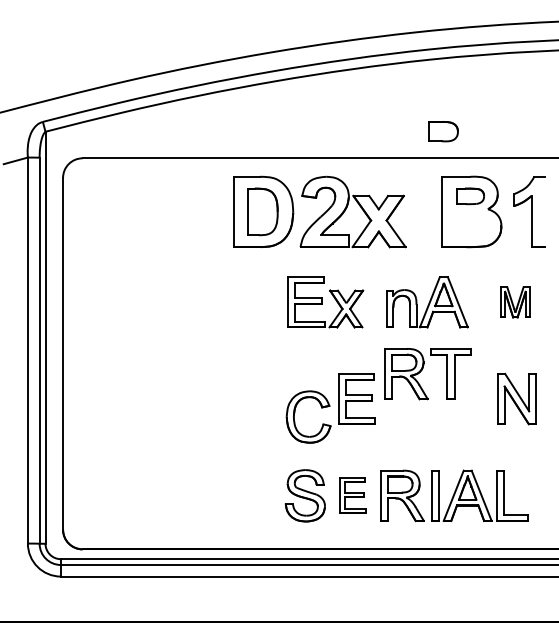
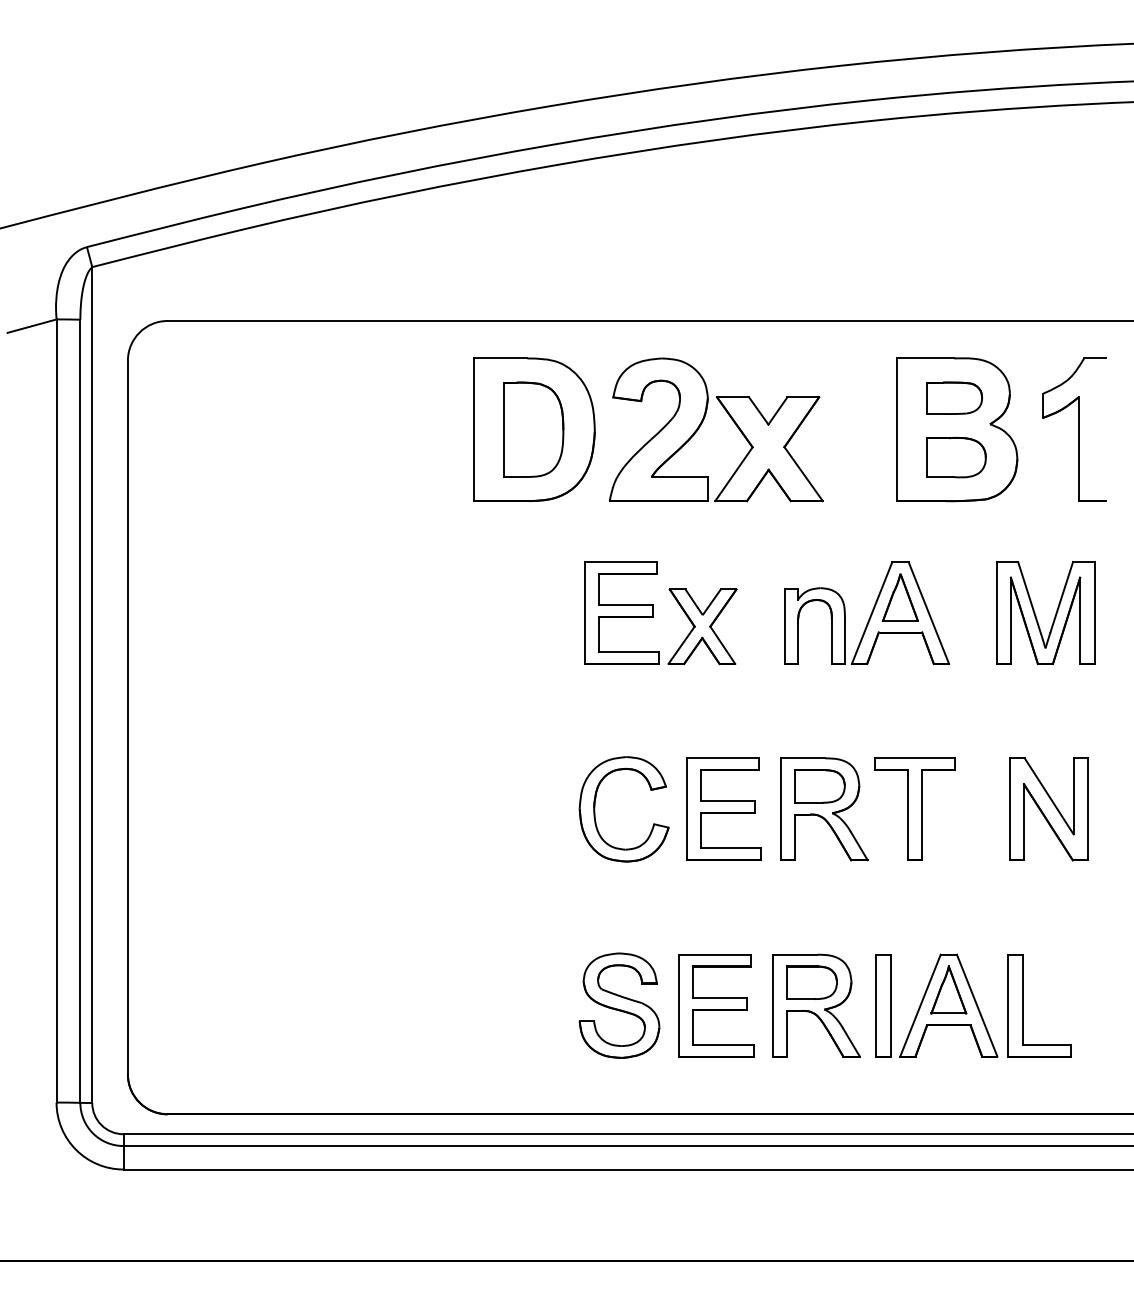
part: (443, 131) -> (956, 457), moved
part: (515, 302) -> (1045, 613), size x1.67
part: (422, 370) -> (857, 802), moved
part: (295, 413) -> (597, 802), moved
part: (352, 495) -> (715, 1005), size x1.43

